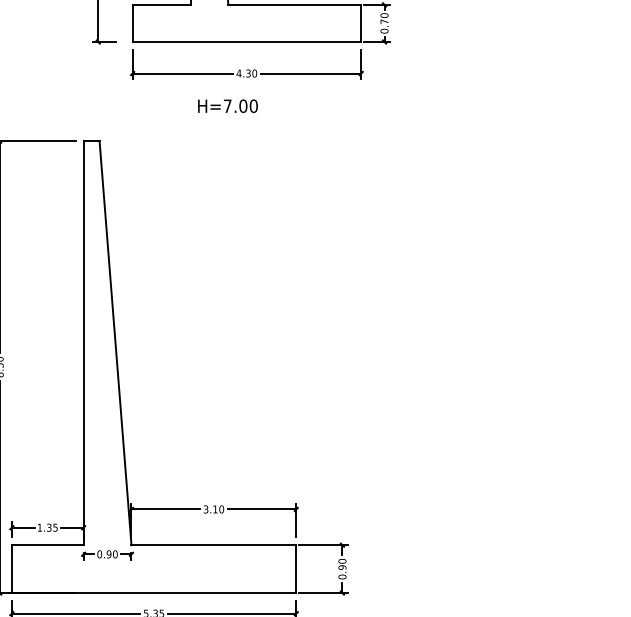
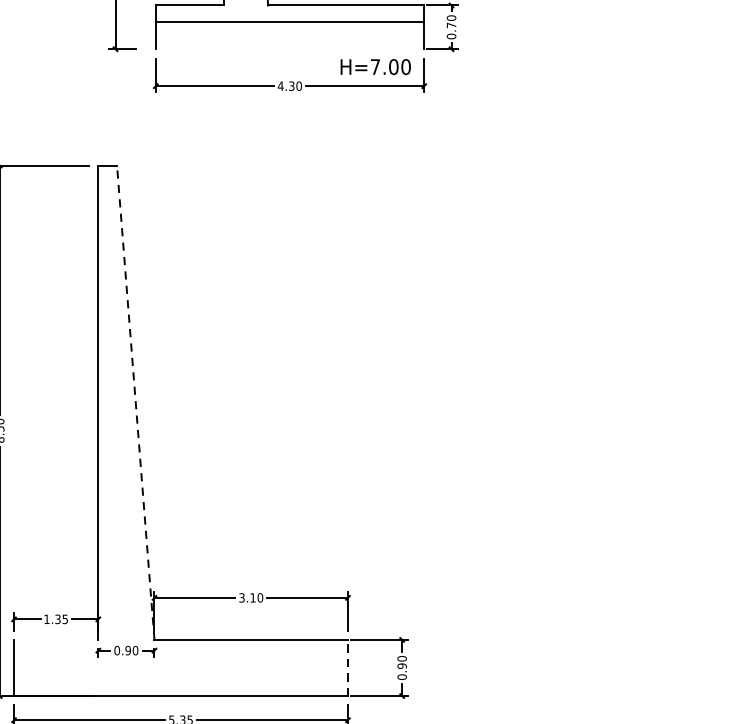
line: (246, 42) -> (289, 22), moved
text: (227, 106) -> (375, 67), moved
line: (115, 343) -> (135, 403), solid -> dashed
line: (47, 545) -> (55, 640), removed
line: (296, 569) -> (348, 668), solid -> dashed

